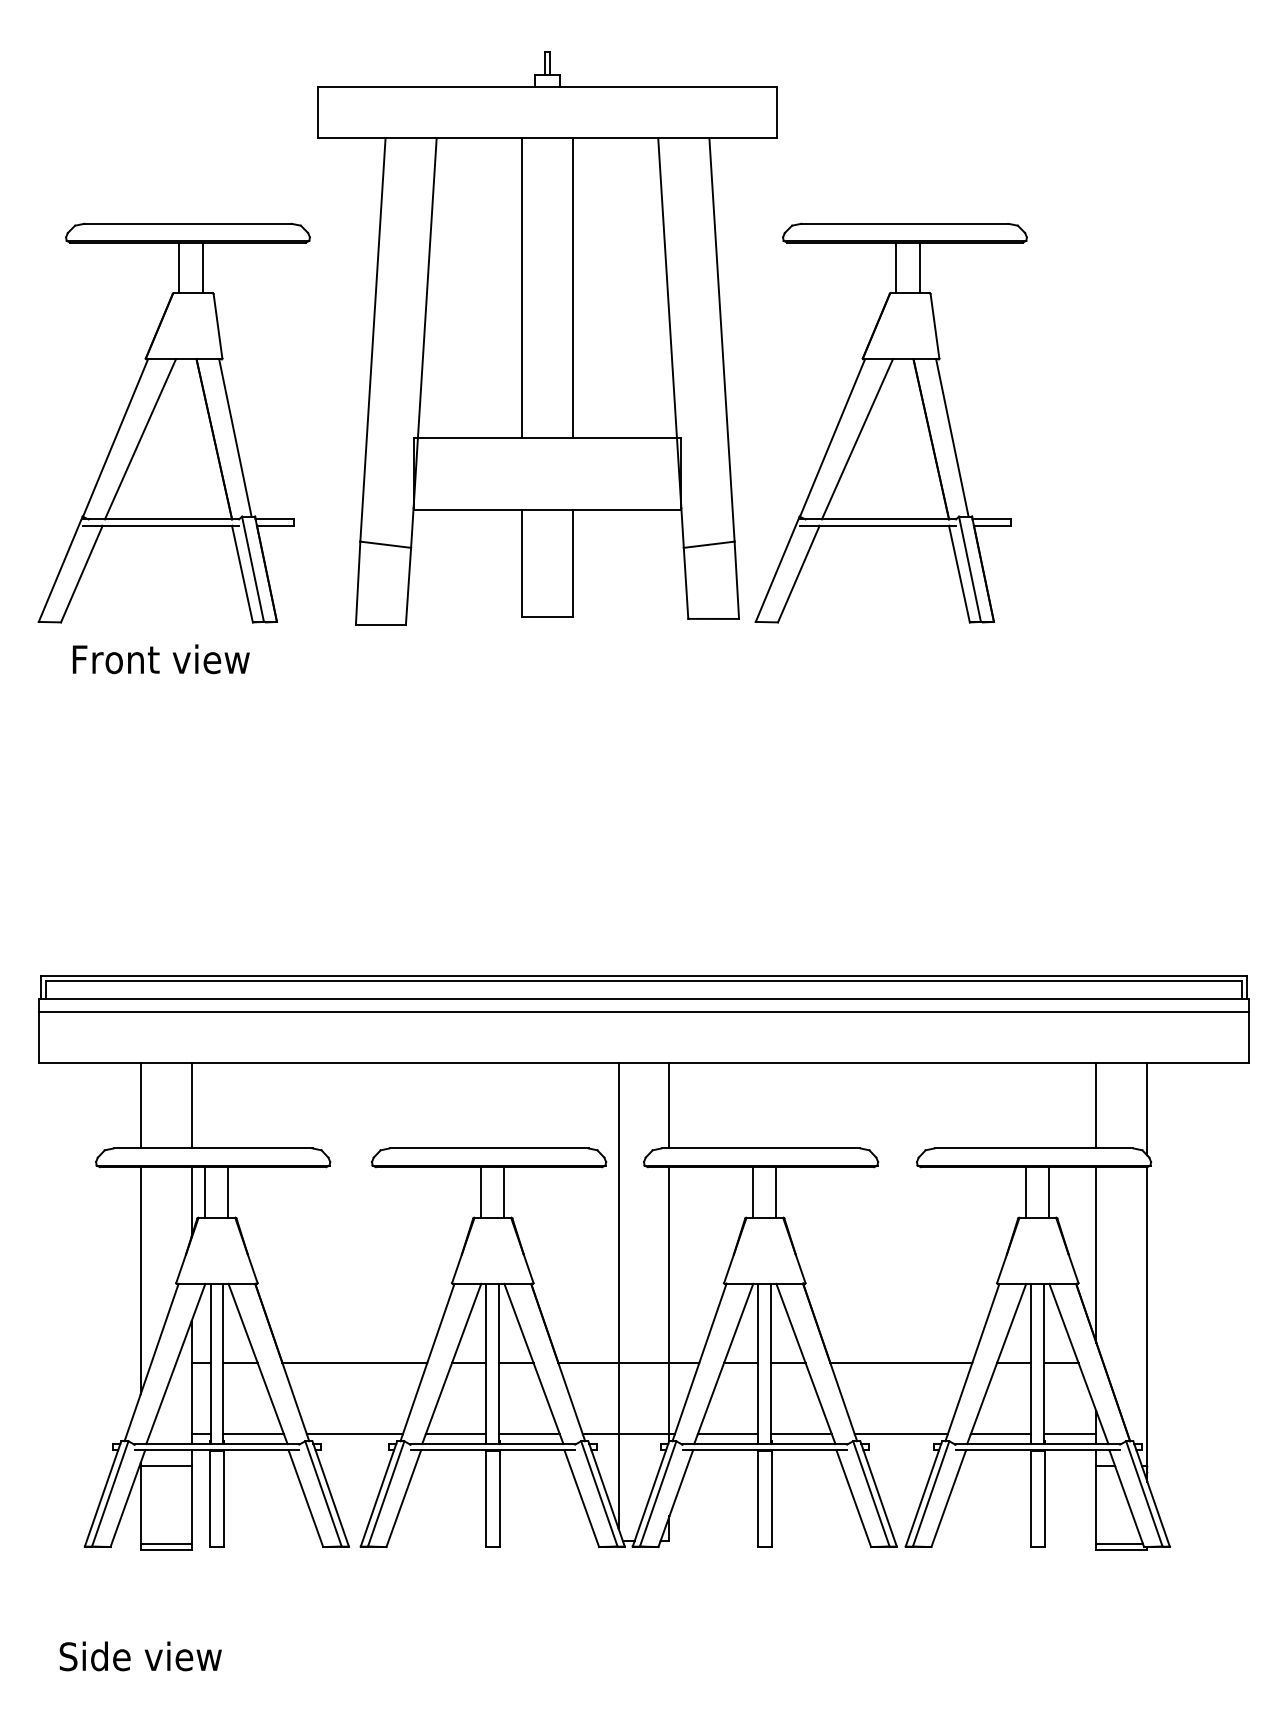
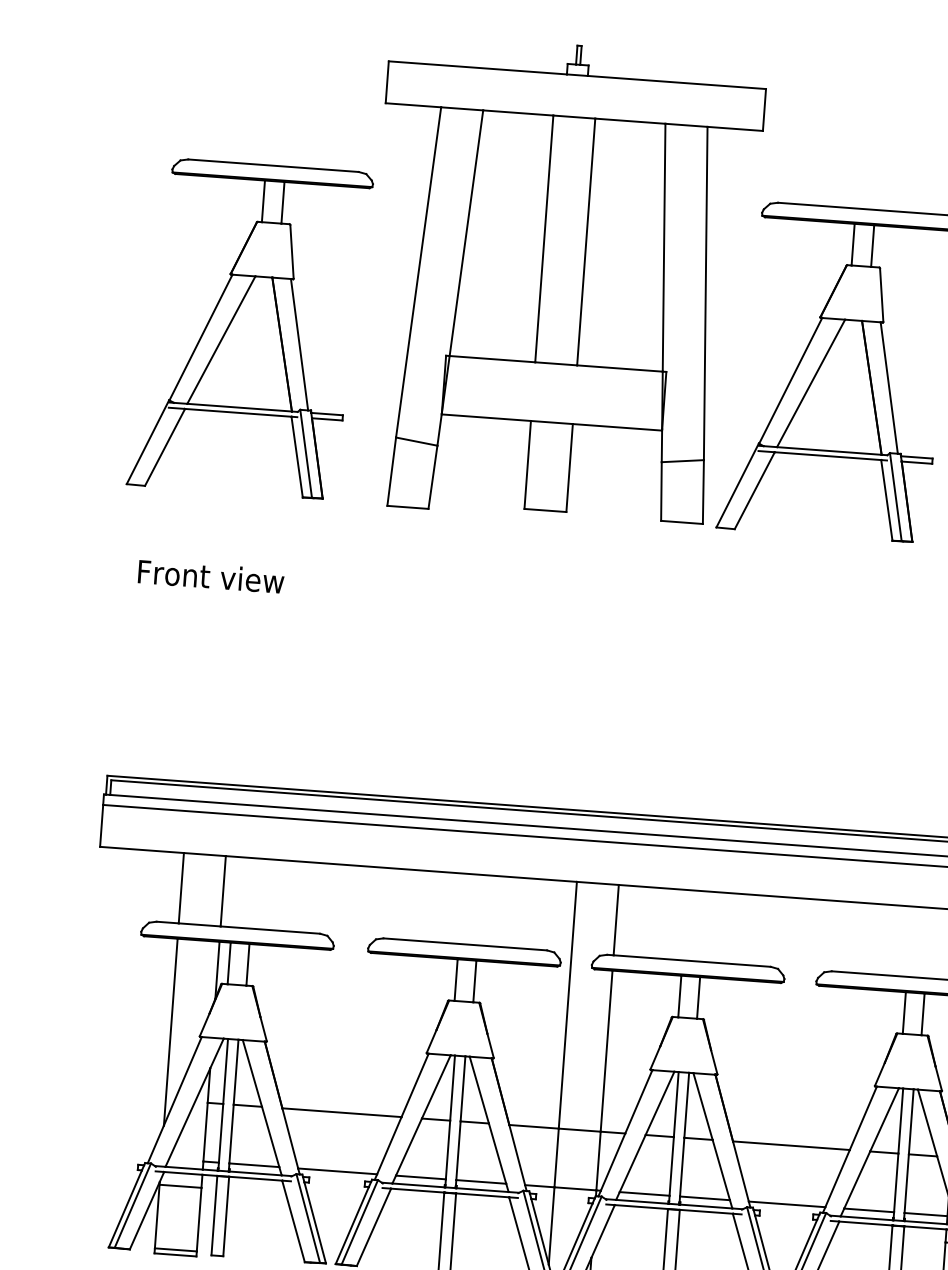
text: (160, 659) -> (210, 576), moved

